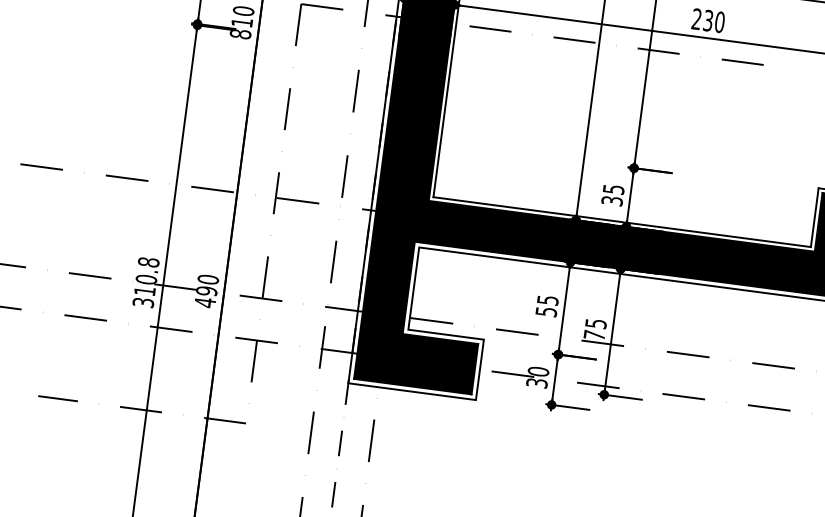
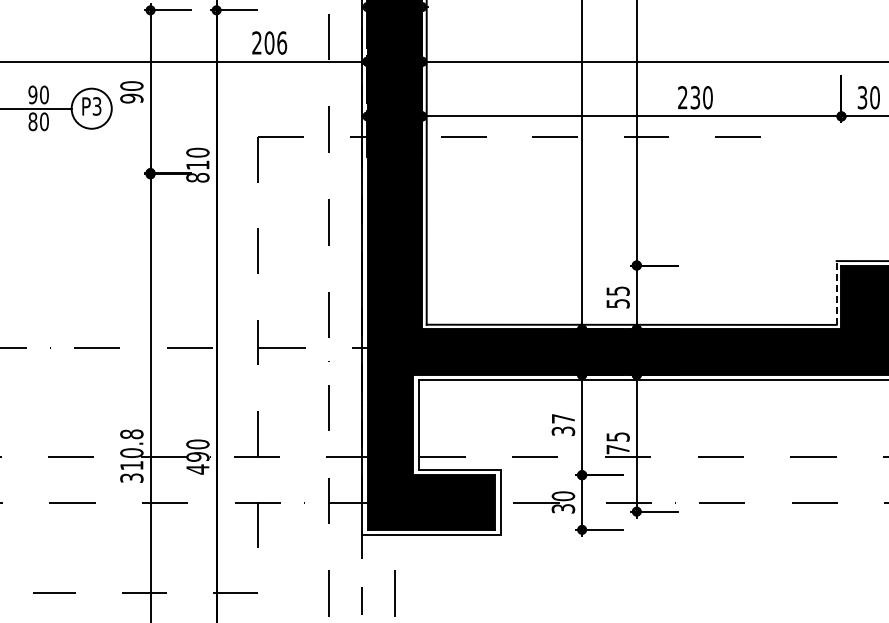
text: (611, 200) -> (617, 303), 35 -> 55
line: (814, 218) -> (836, 293), solid -> dashed
text: (547, 305) -> (563, 424), 55 -> 37

